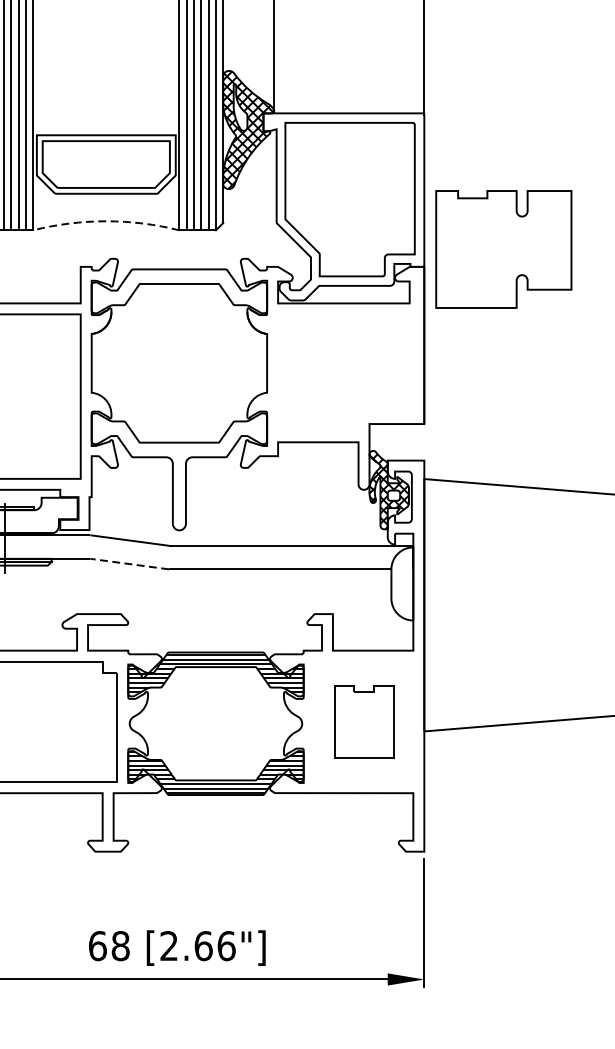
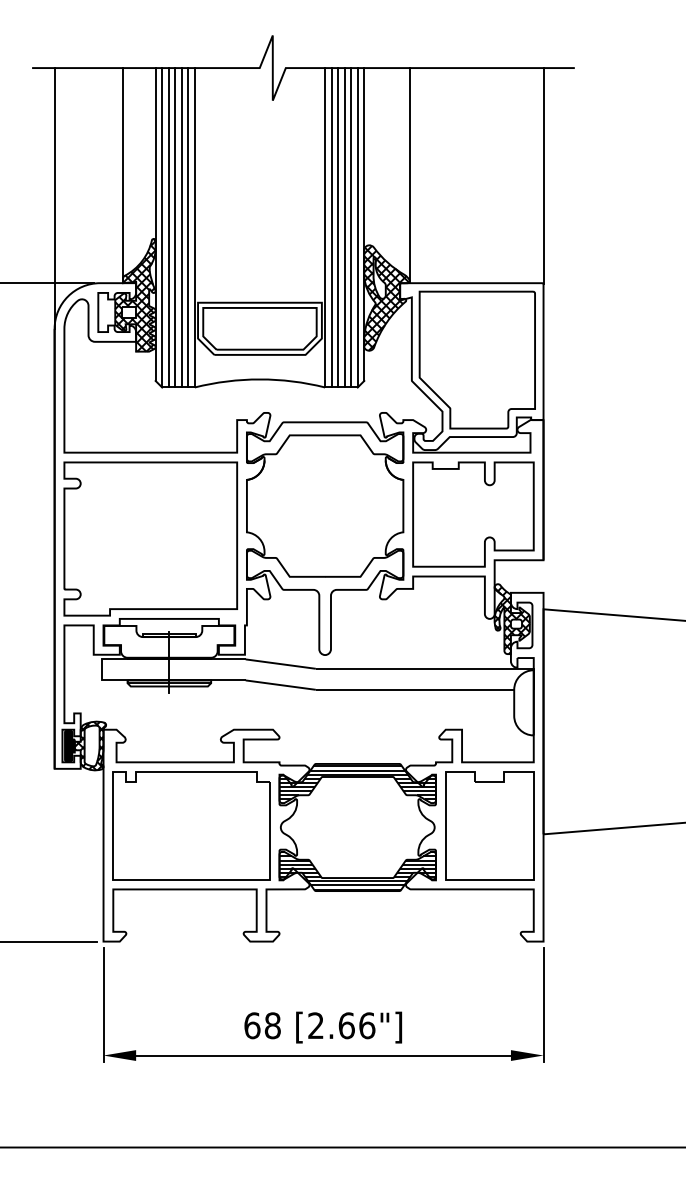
arc: (105, 221) -> (259, 379), dashed -> solid
part: (503, 249) -> (473, 514), moved
line: (129, 564) -> (280, 685), dashed -> solid
part: (363, 721) -> (489, 825), size x1.67

